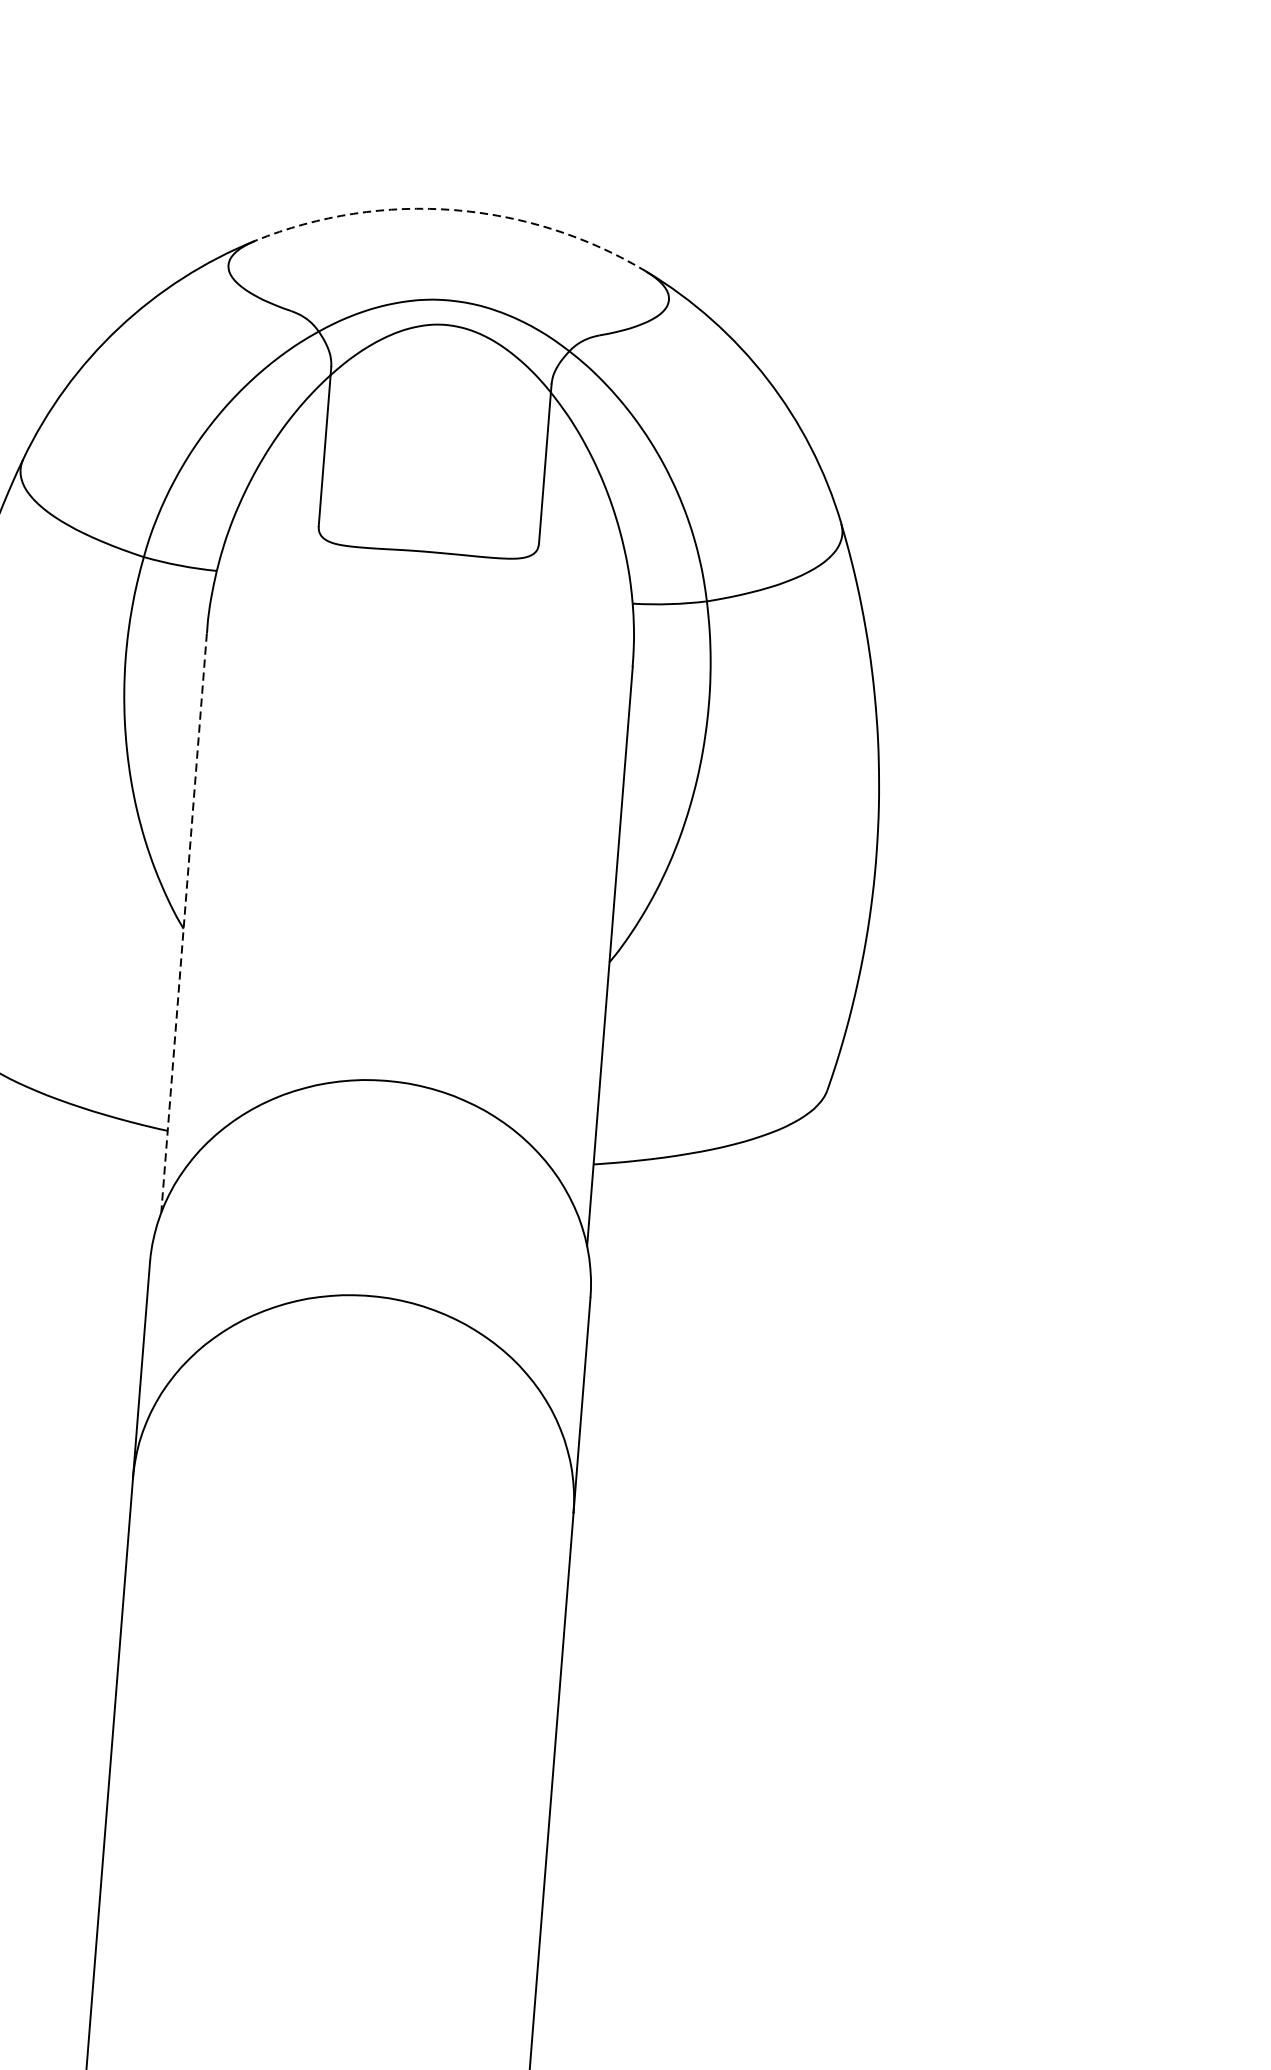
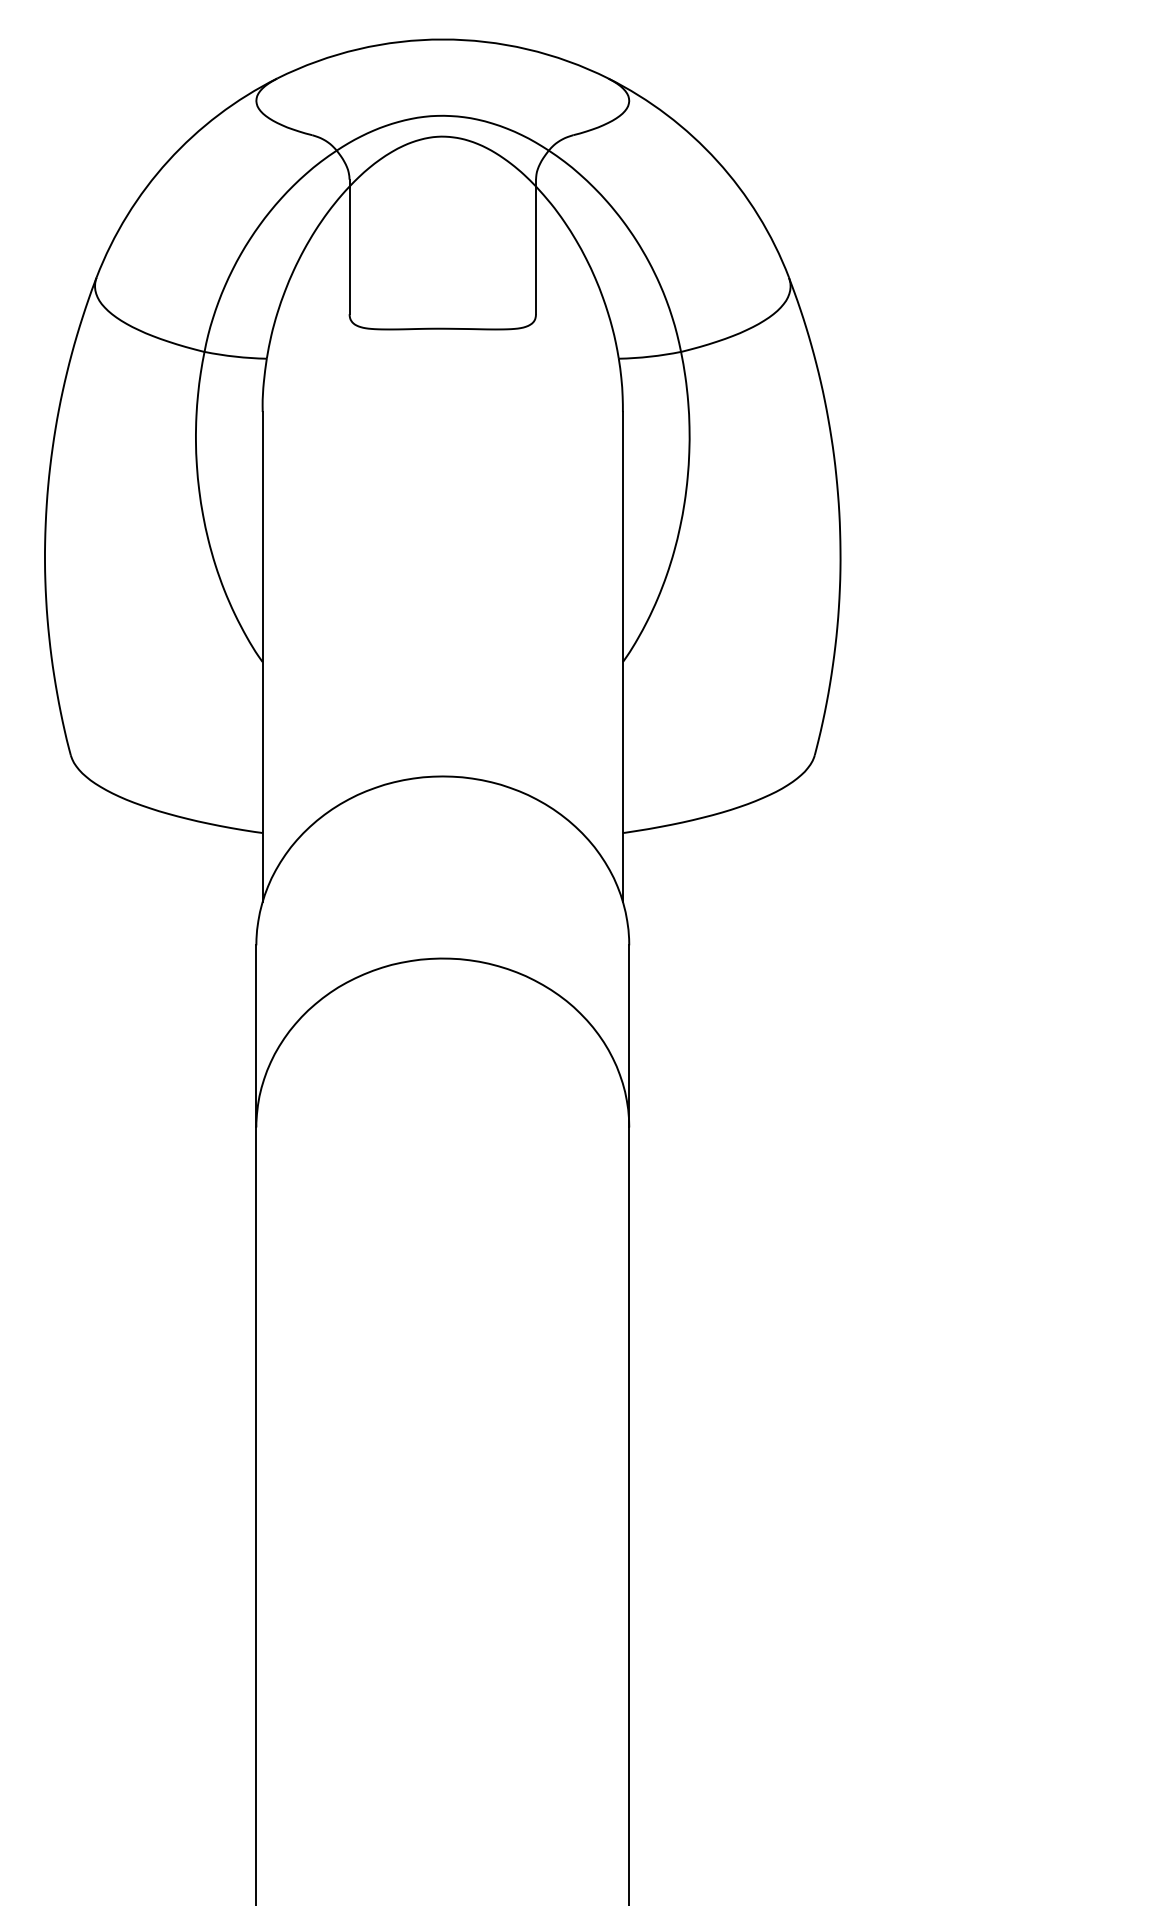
arc: (454, 210) -> (442, 39), dashed -> solid
line: (183, 923) -> (262, 657), dashed -> solid

